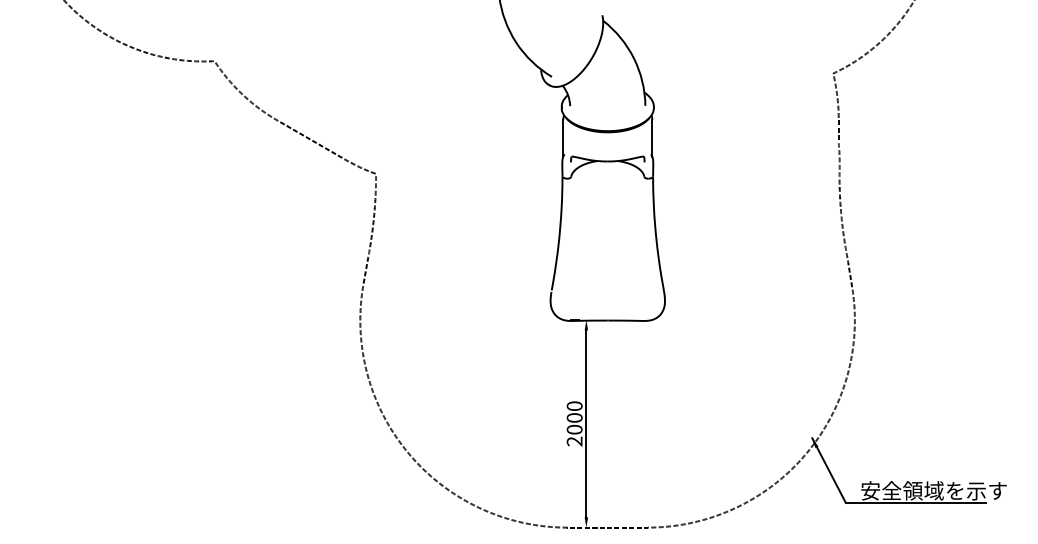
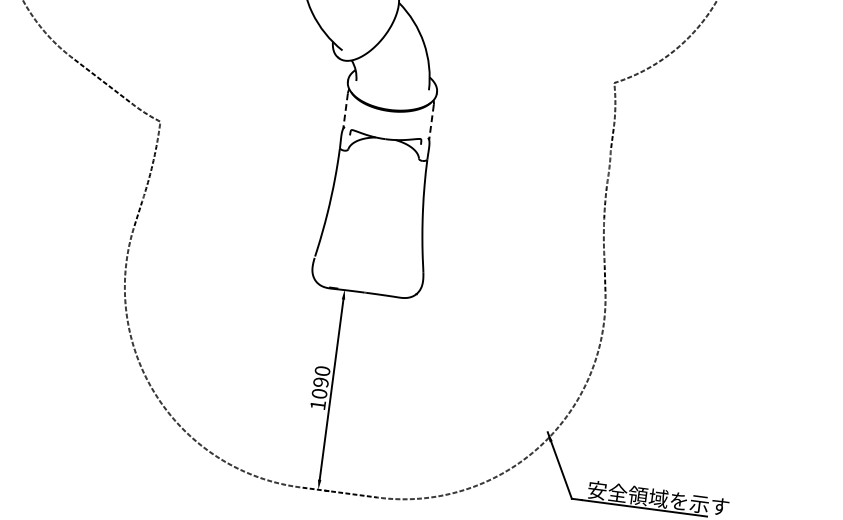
line: (563, 138) -> (345, 111), solid -> dashed
line: (652, 138) -> (431, 122), solid -> dashed
text: (574, 429) -> (319, 393), 2000 -> 1090

